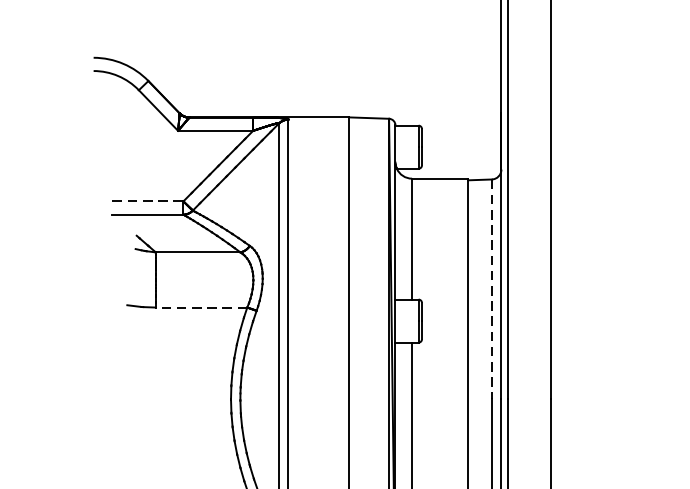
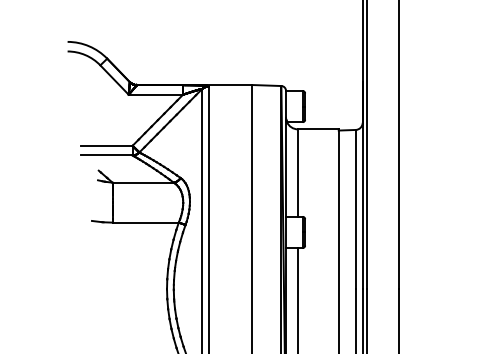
line: (147, 200) -> (106, 145), dashed -> solid
line: (491, 289) -> (355, 209), dashed -> solid
line: (201, 307) -> (145, 222), dashed -> solid

